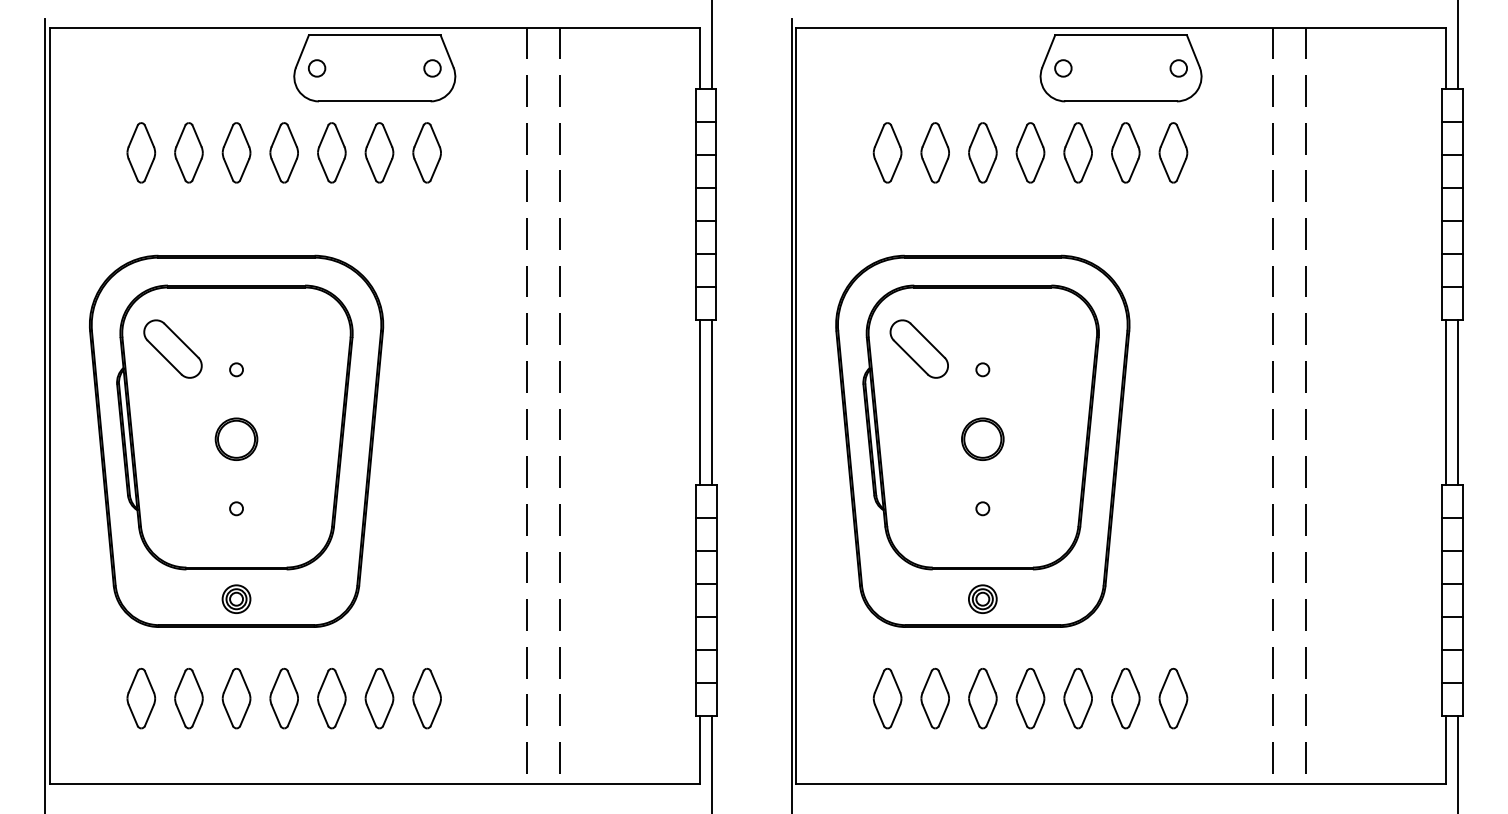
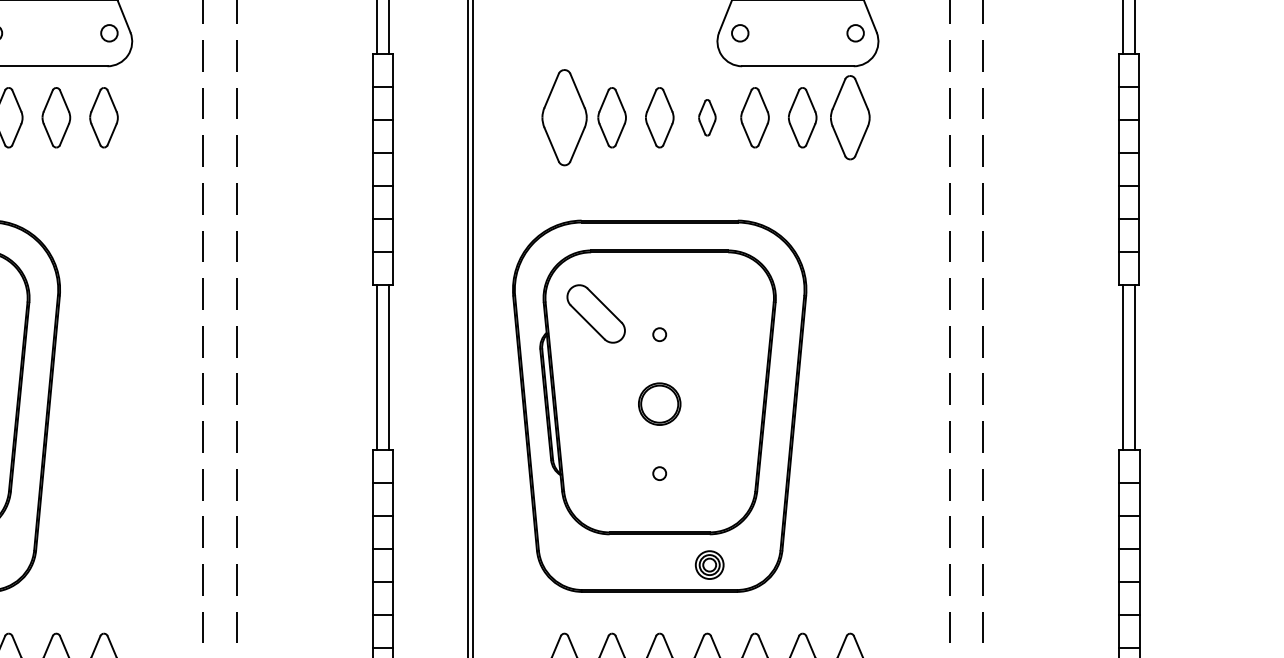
part: (887, 152) -> (564, 117), size x1.6
part: (1030, 152) -> (707, 117), size x0.6
part: (1173, 152) -> (850, 117), size x1.4
part: (982, 598) -> (709, 564), moved

